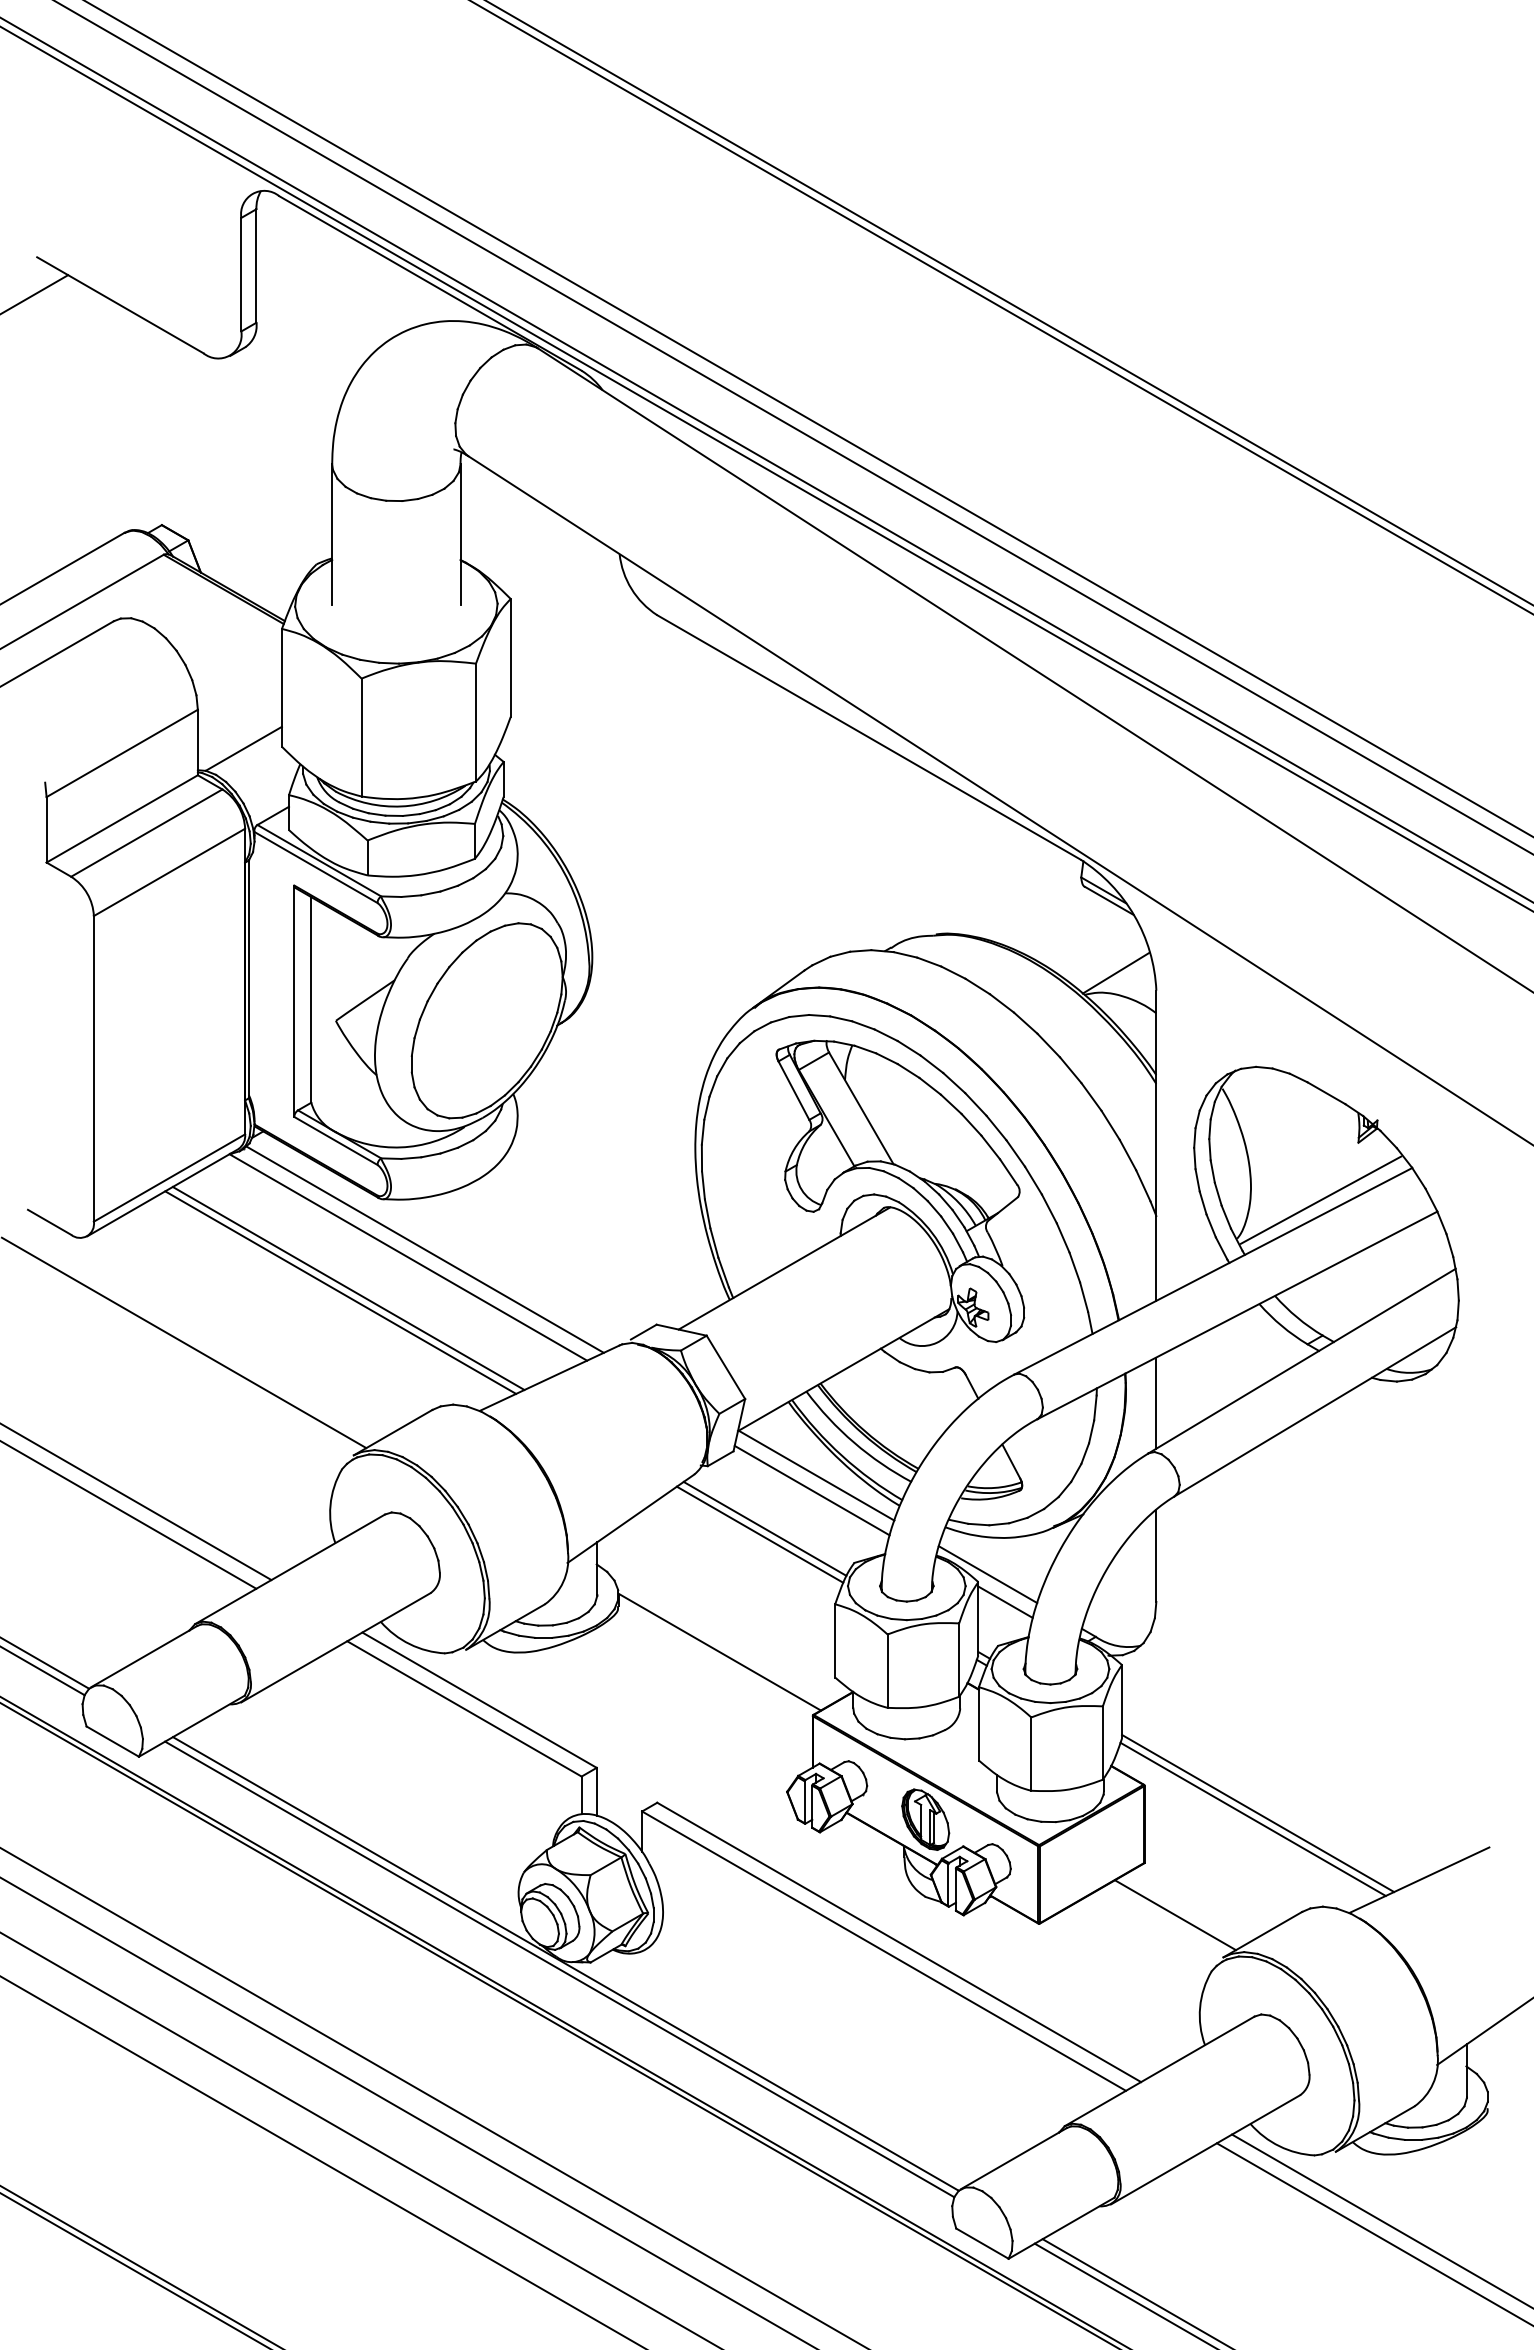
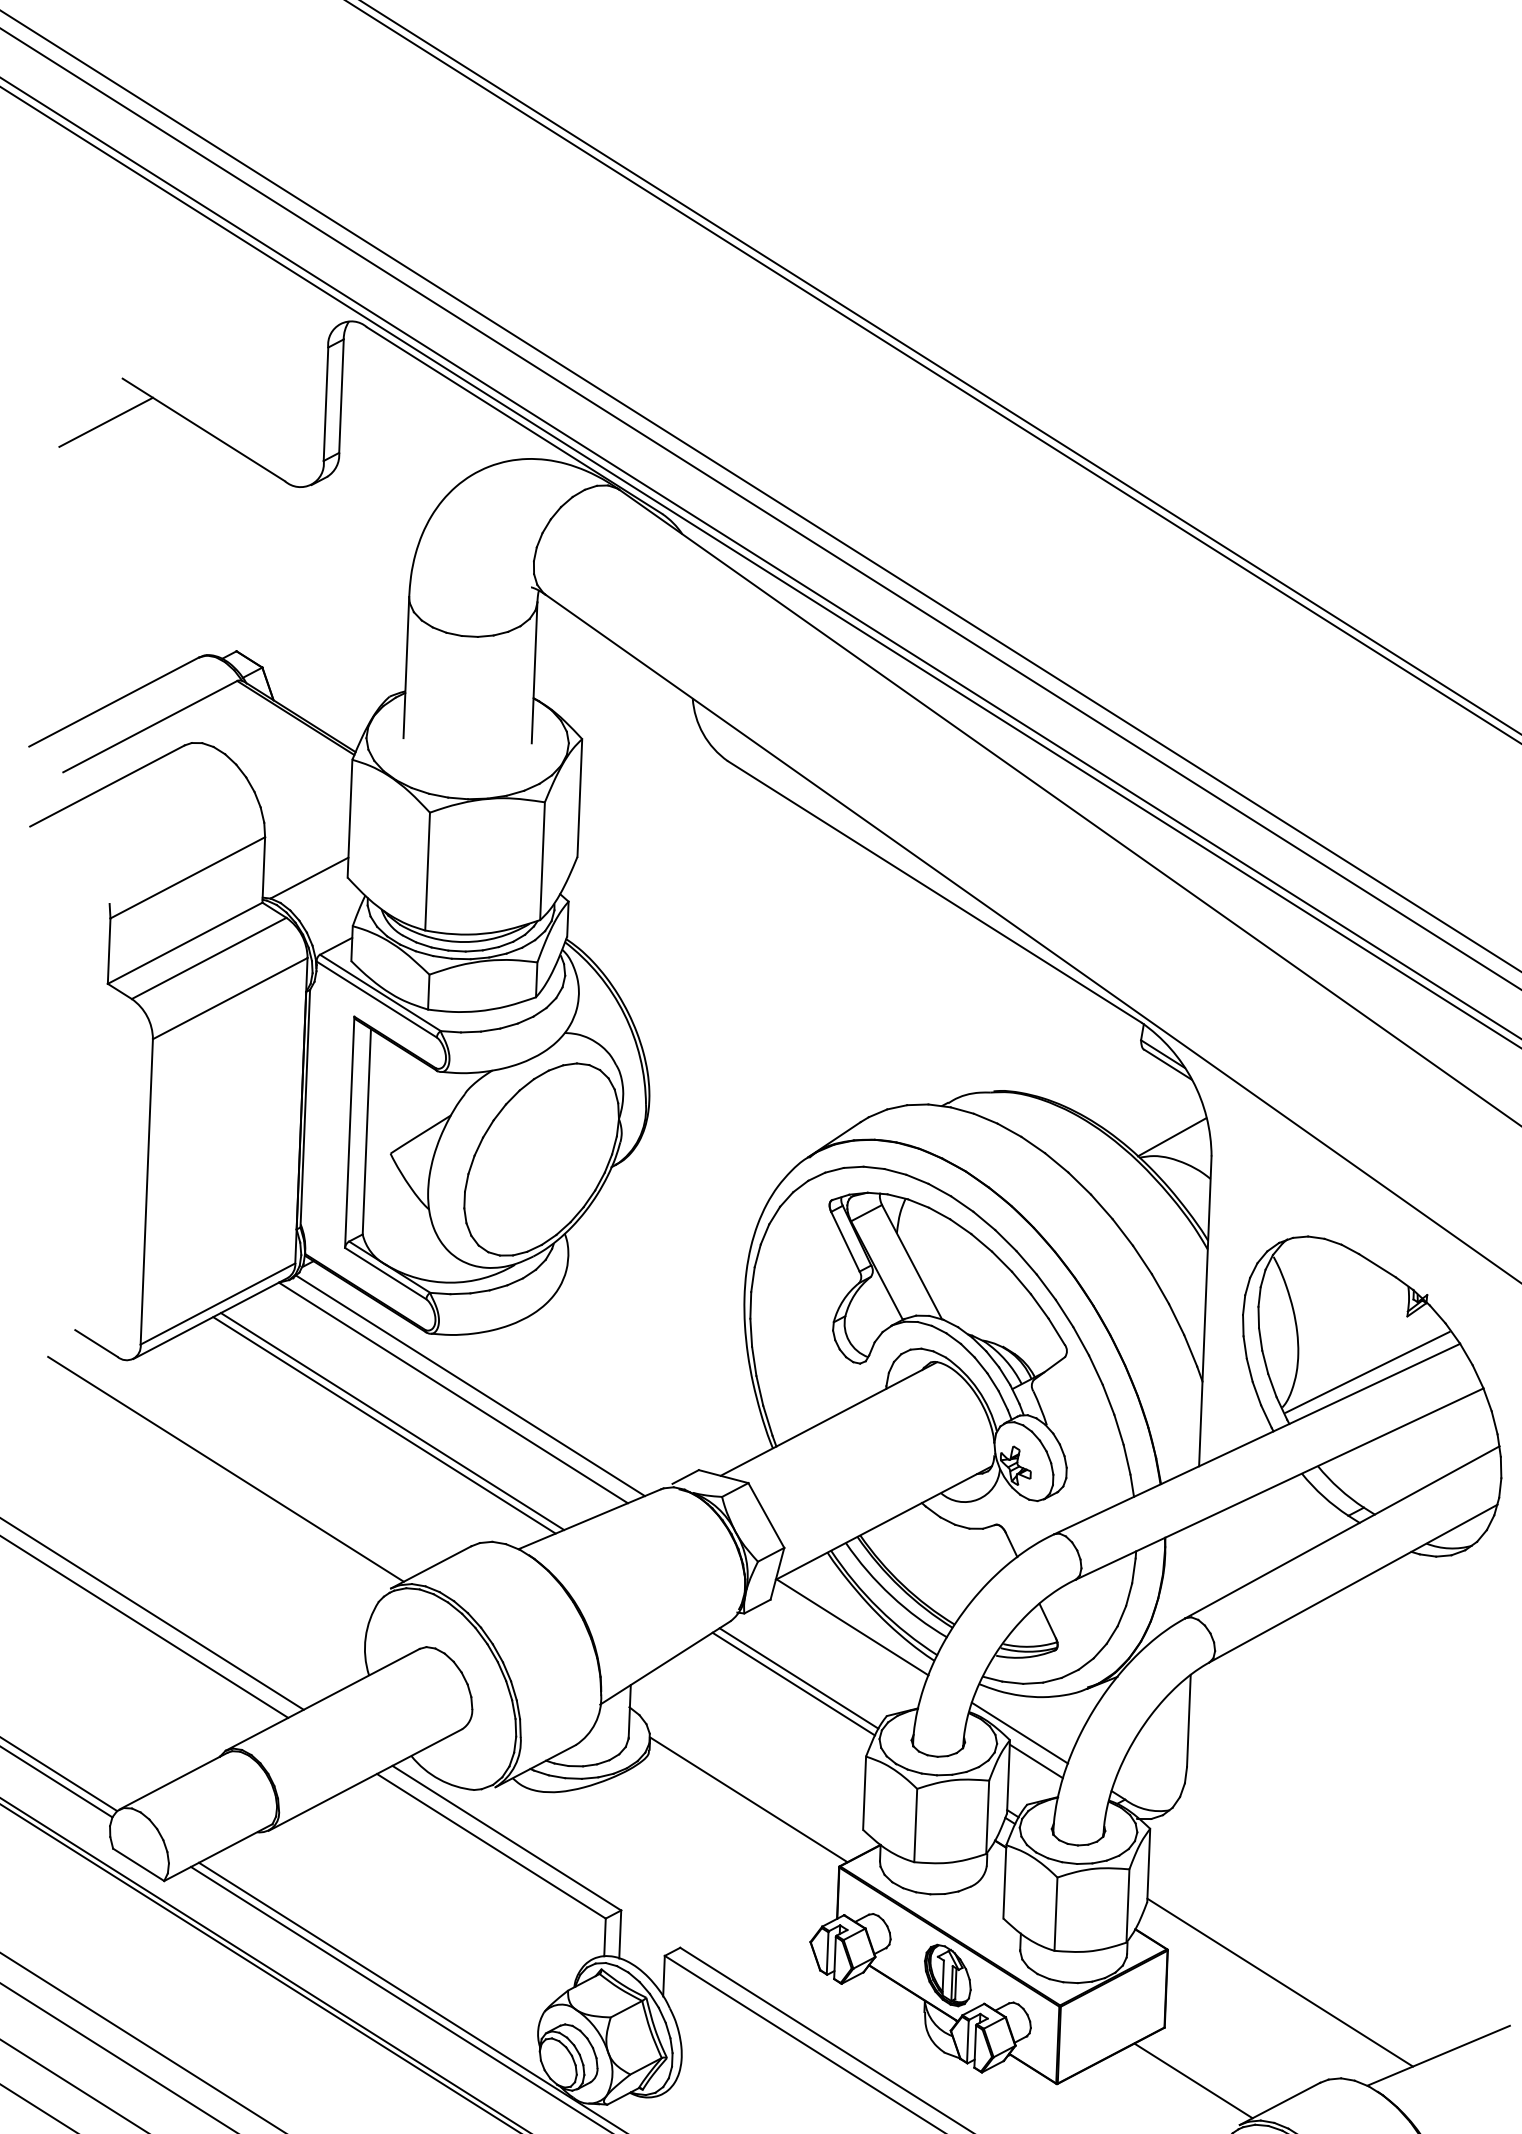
line: (1156, 1402) -> (1195, 1567), removed
line: (811, 1490) -> (846, 1641), removed
line: (1252, 1818) -> (1274, 1987), removed

